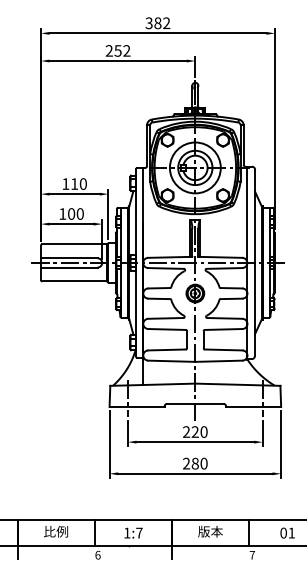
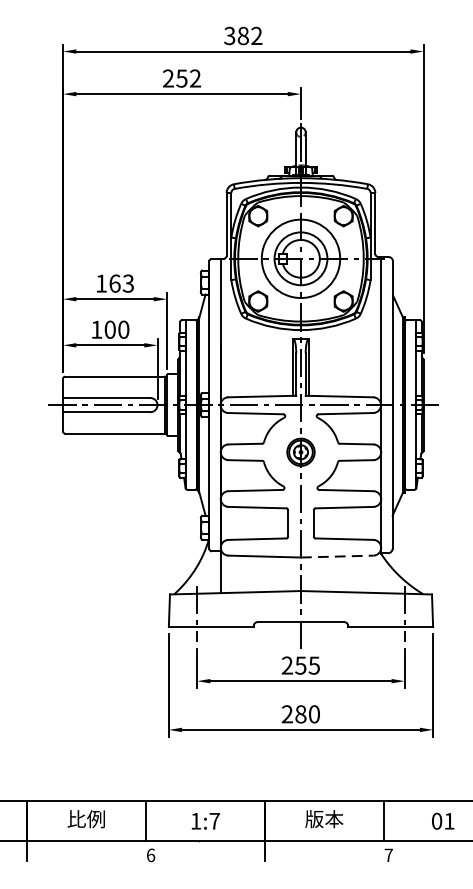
text: (78, 183) -> (120, 282), 110 -> 163
line: (218, 361) -> (336, 556), solid -> dashed
text: (199, 431) -> (307, 664), 220 -> 255

